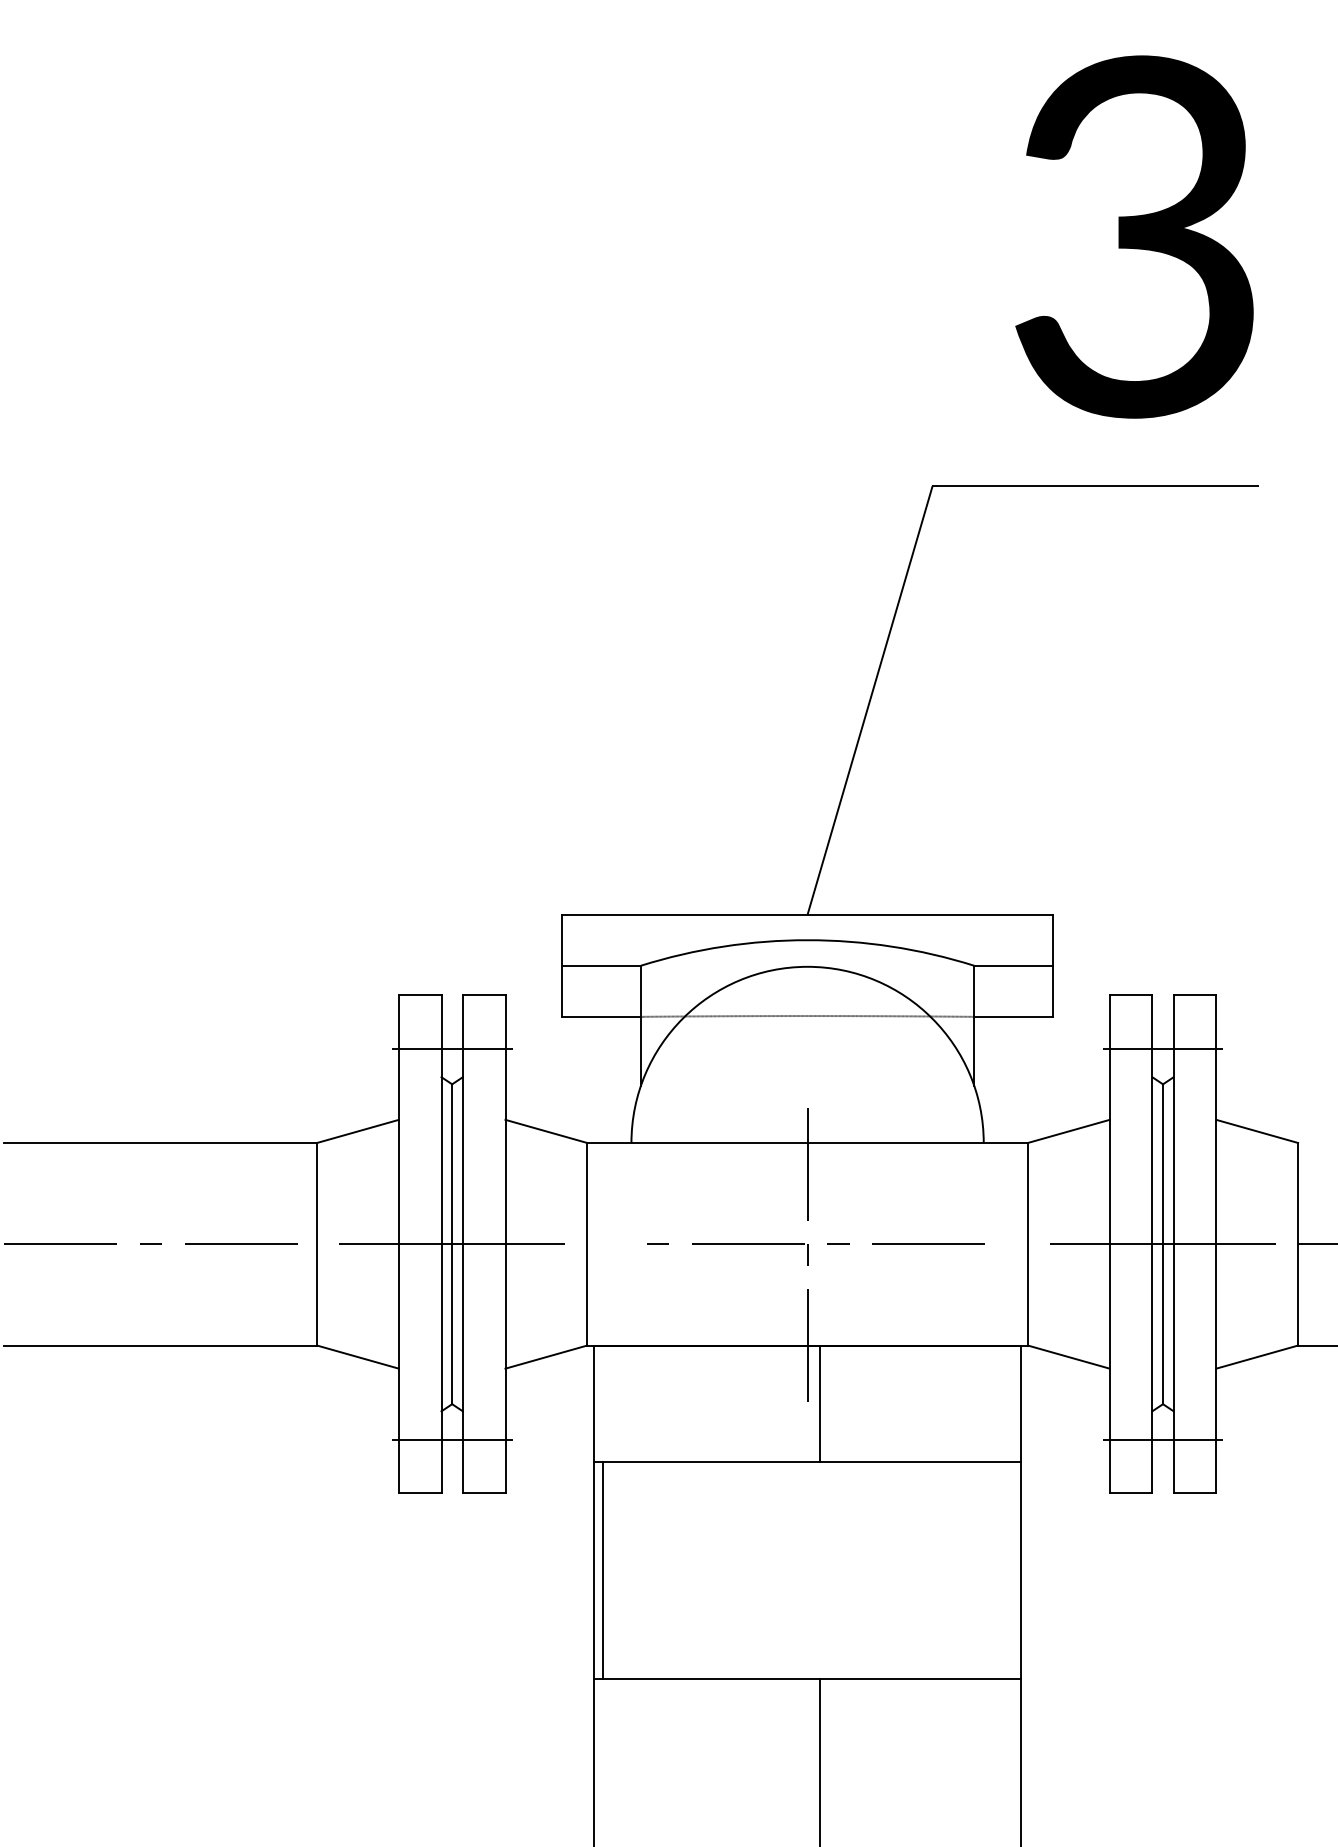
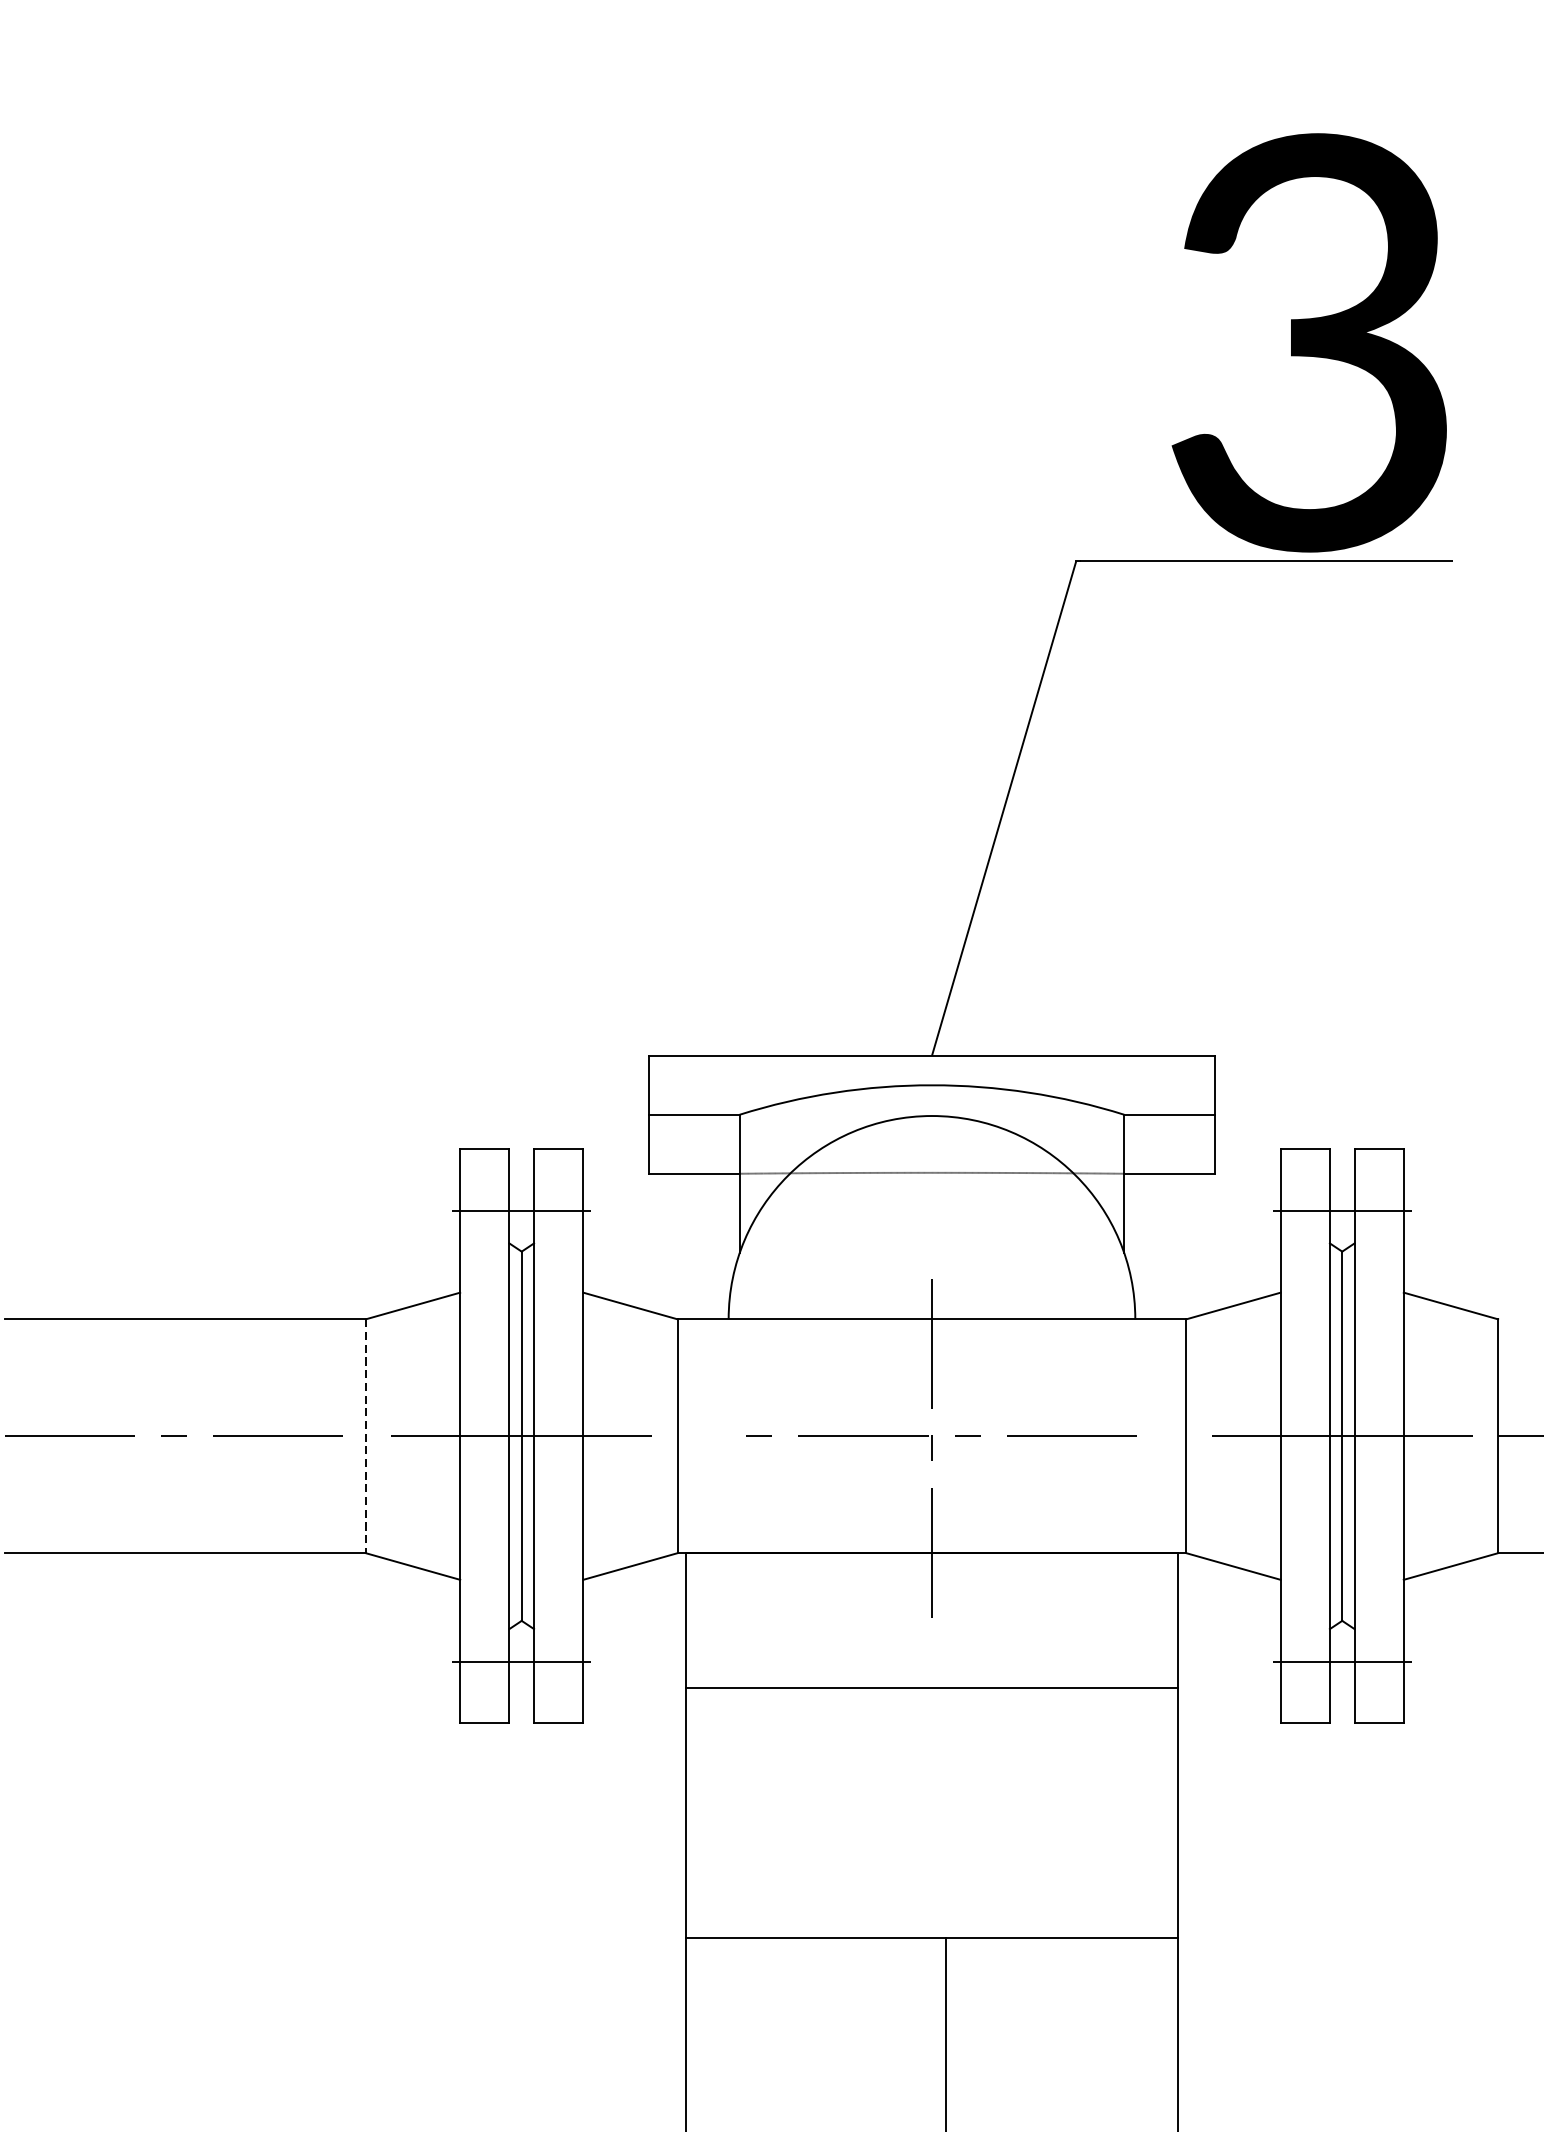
text: (1134, 236) -> (1309, 342), moved
line: (317, 1244) -> (366, 1436), solid -> dashed
line: (819, 1403) -> (945, 1620), removed
line: (602, 1570) -> (695, 1812), removed

